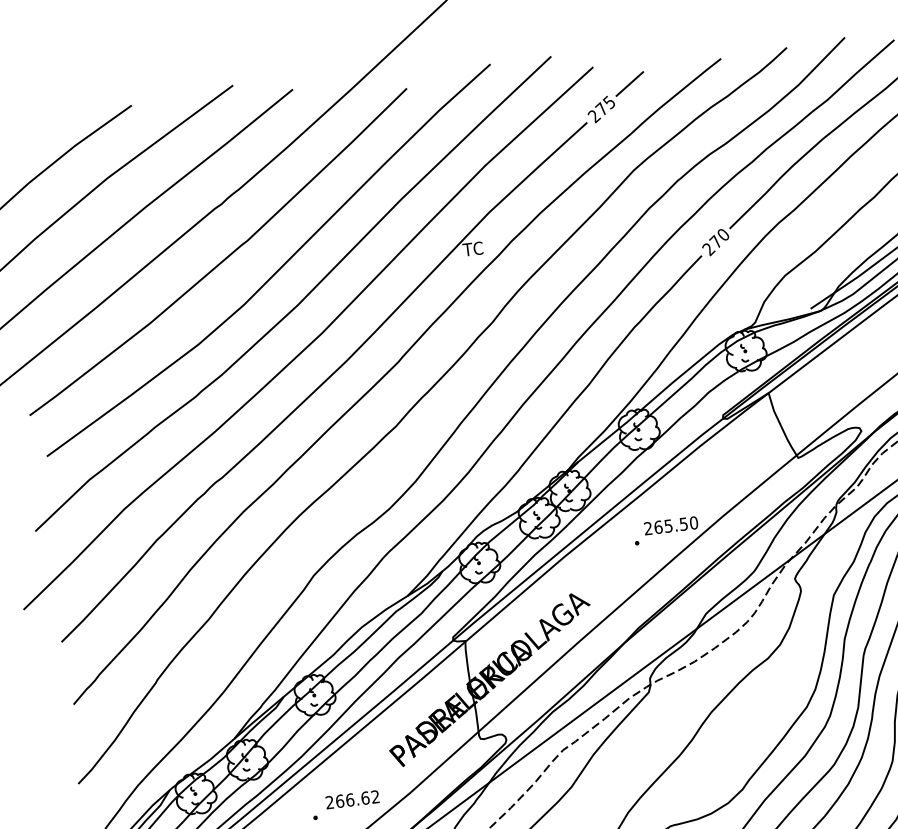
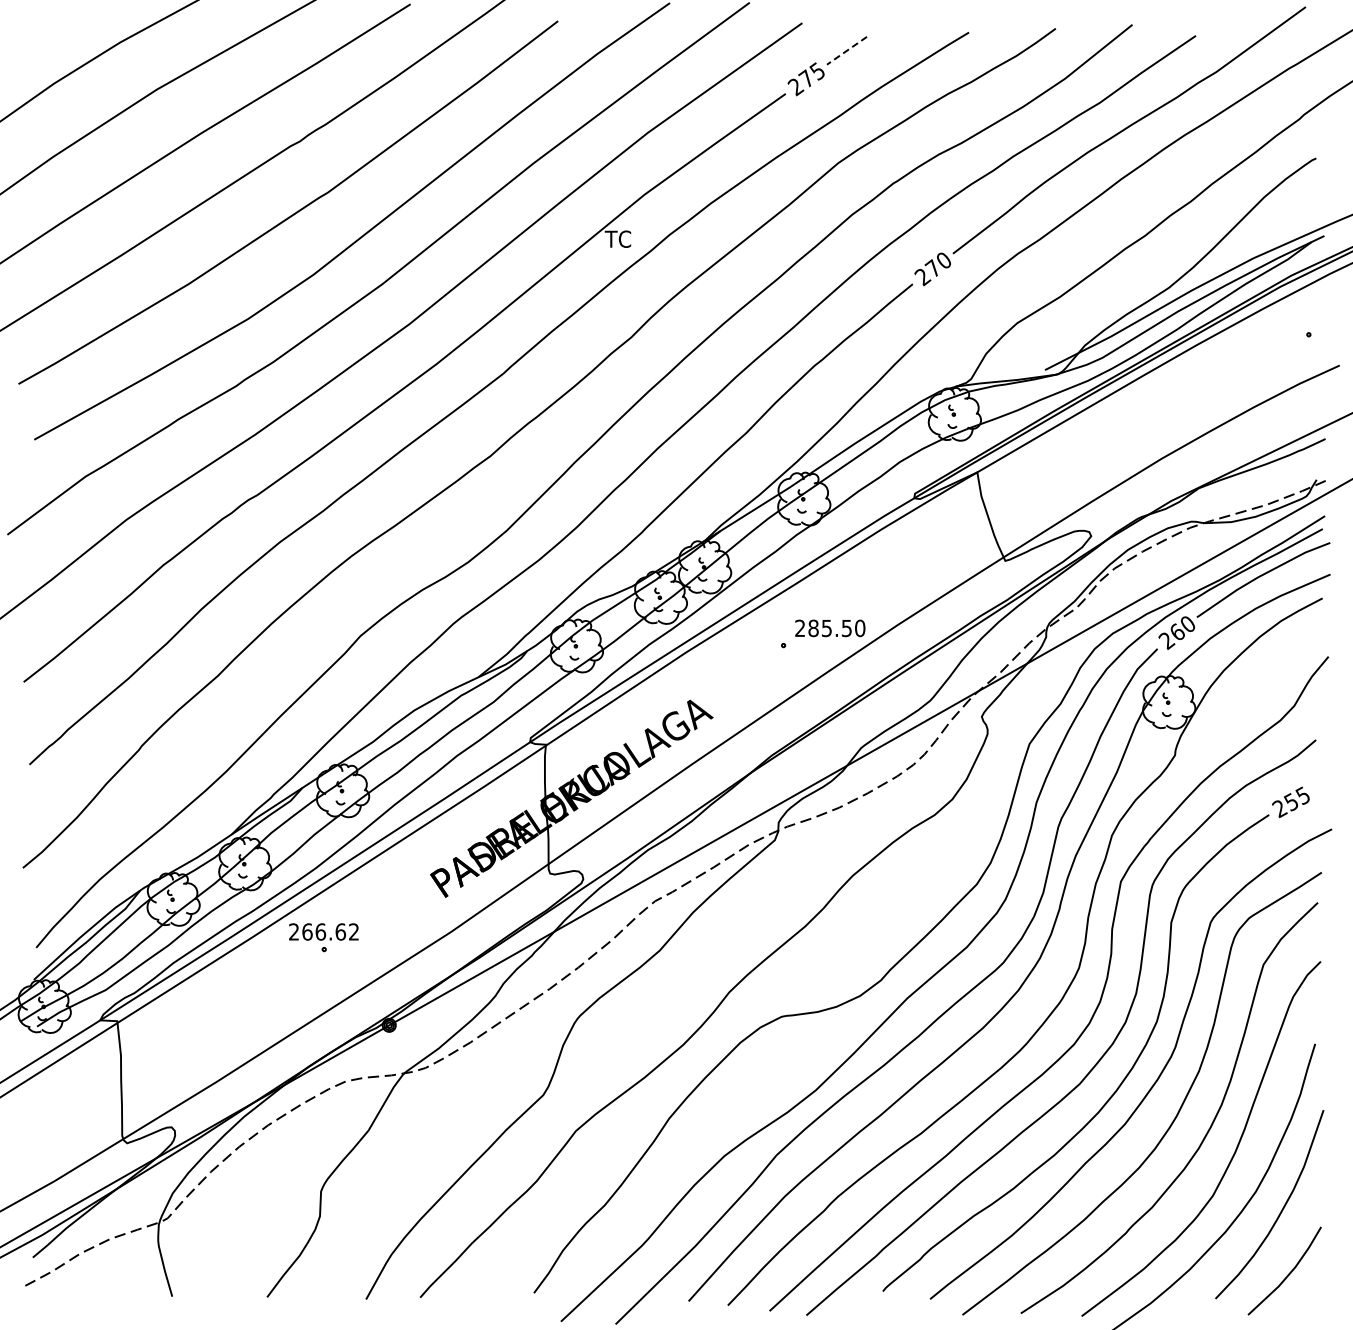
line: (629, 84) -> (846, 51), solid -> dashed
text: (658, 526) -> (813, 627), 265.50 -> 285.50
text: (352, 799) -> (323, 931), moved

